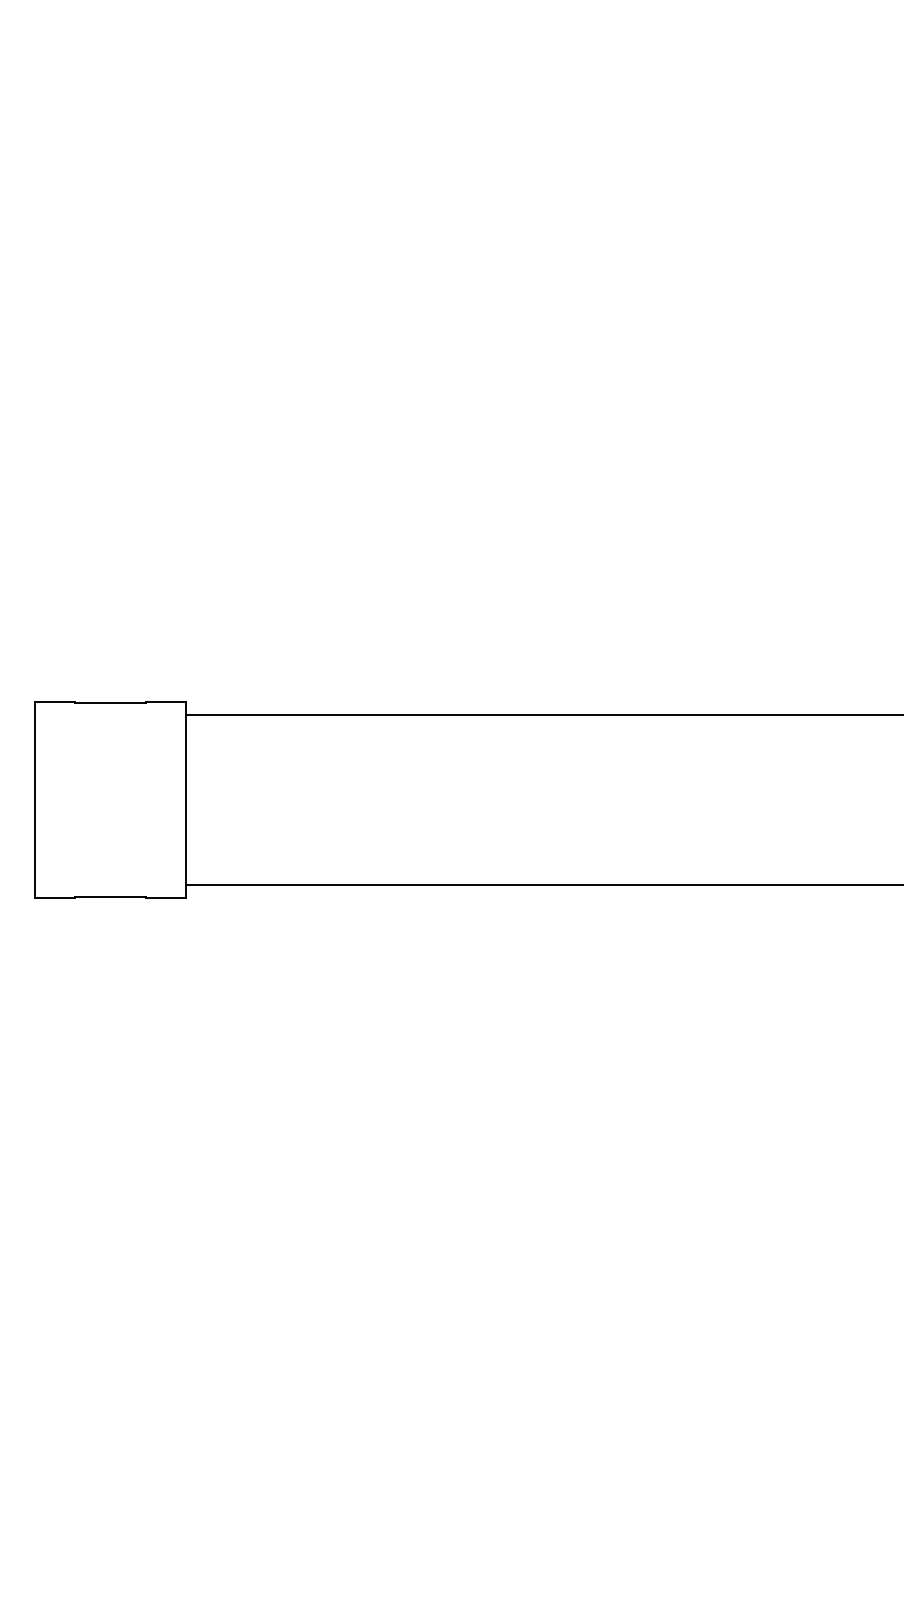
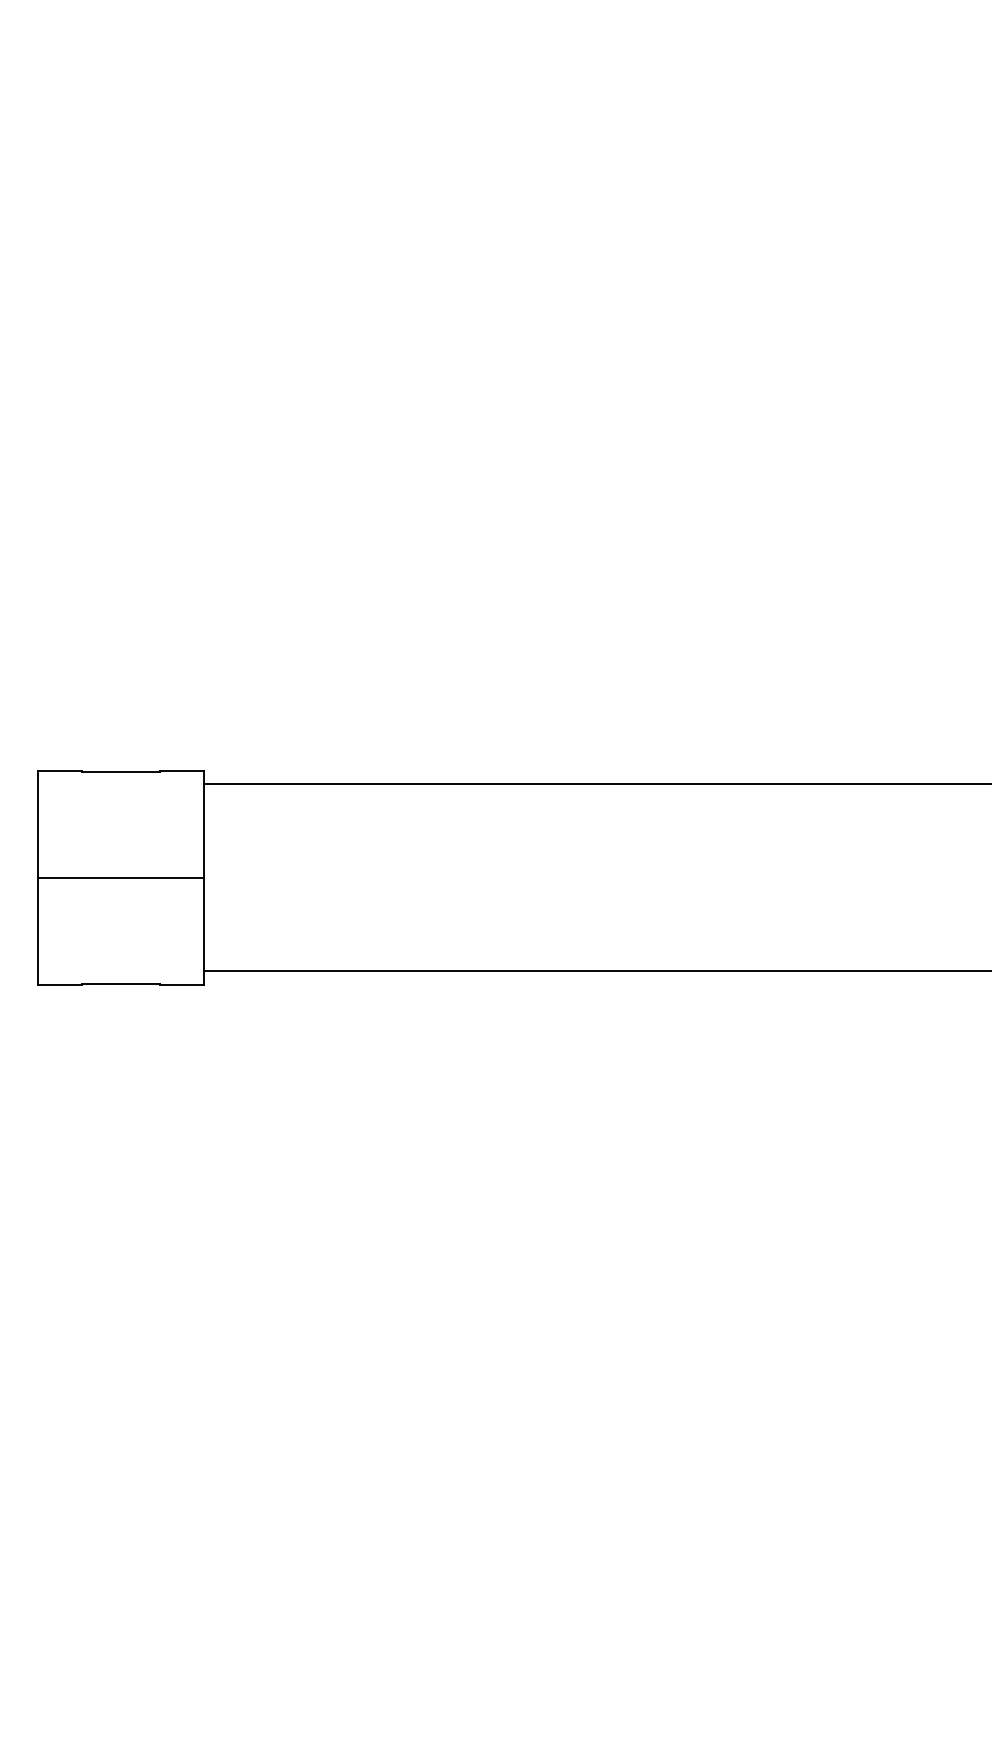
line: (109, 799) -> (120, 877), added

